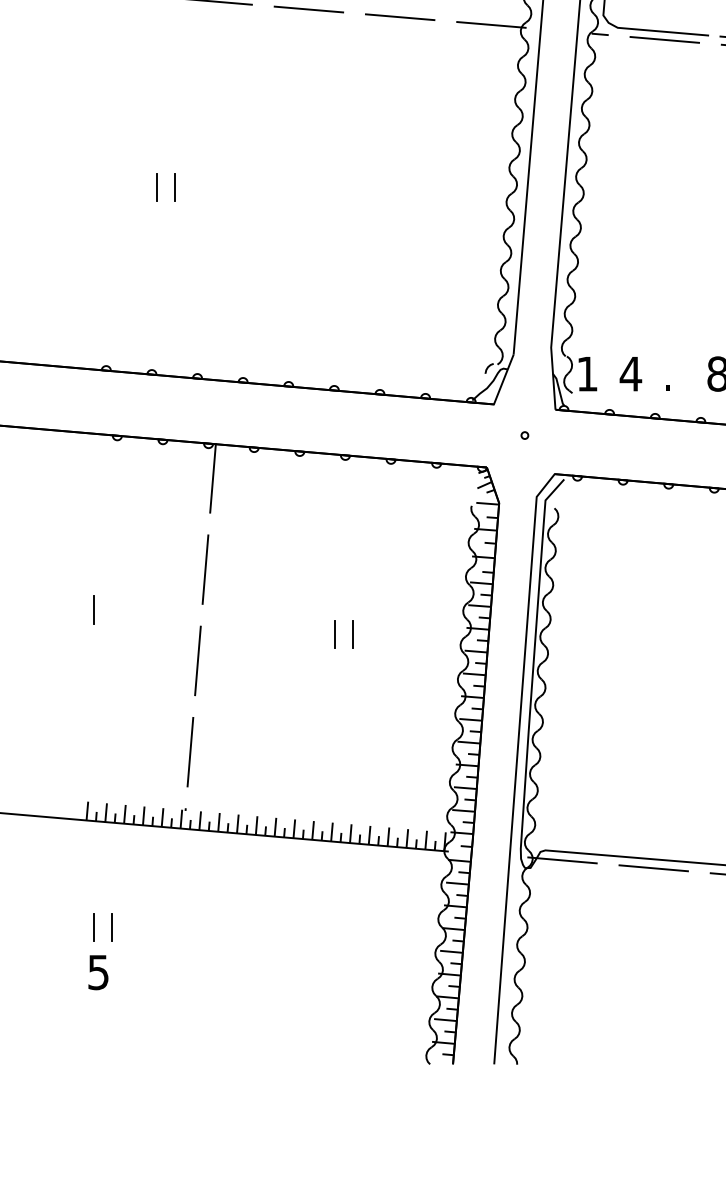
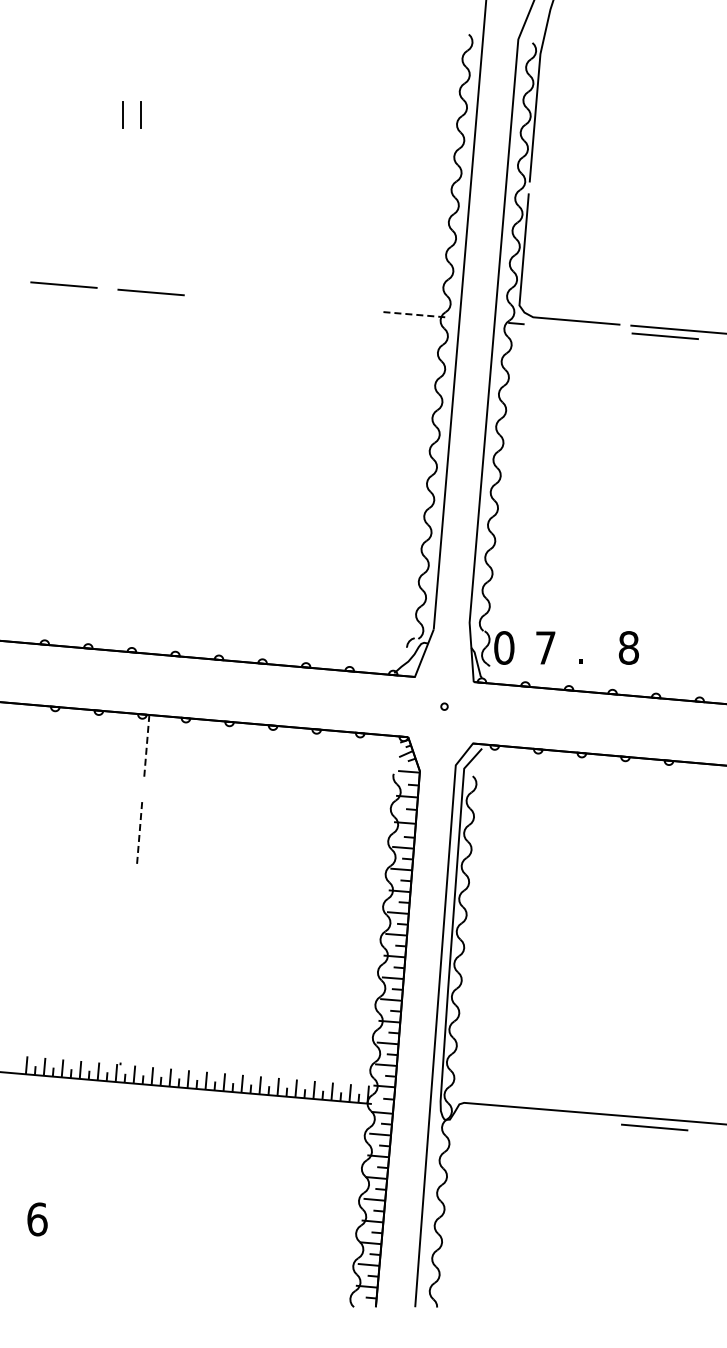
line: (308, 9) -> (237, 299), removed
line: (400, 16) -> (325, 306), removed
line: (491, 24) -> (412, 314), solid -> dashed
line: (664, 39) -> (577, 328), removed
line: (157, 187) -> (93, 469), removed
line: (175, 187) -> (110, 469), removed
text: (587, 373) -> (504, 647), 1 -> 0
text: (630, 373) -> (545, 647), 4 -> 7
line: (212, 478) -> (146, 747), solid -> dashed
line: (205, 569) -> (139, 834), solid -> dashed
line: (93, 609) -> (32, 872), removed
line: (334, 634) -> (262, 896), removed
line: (353, 634) -> (280, 896), removed
line: (197, 660) -> (131, 921), removed
line: (189, 751) -> (124, 1008), removed
line: (562, 860) -> (480, 1112), removed
line: (653, 867) -> (567, 1119), removed
line: (94, 927) -> (33, 1176), removed
line: (112, 927) -> (50, 1176), removed
text: (98, 972) -> (37, 1219), 5 -> 6

